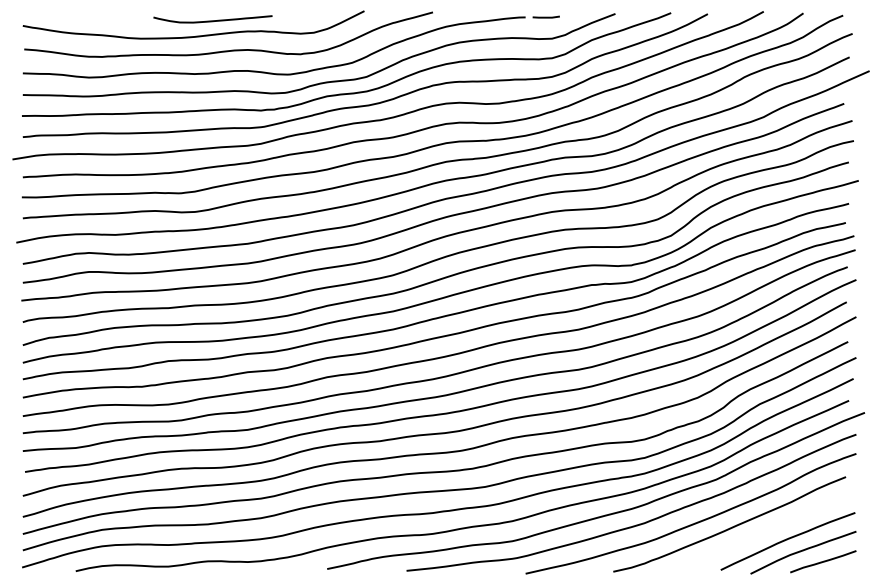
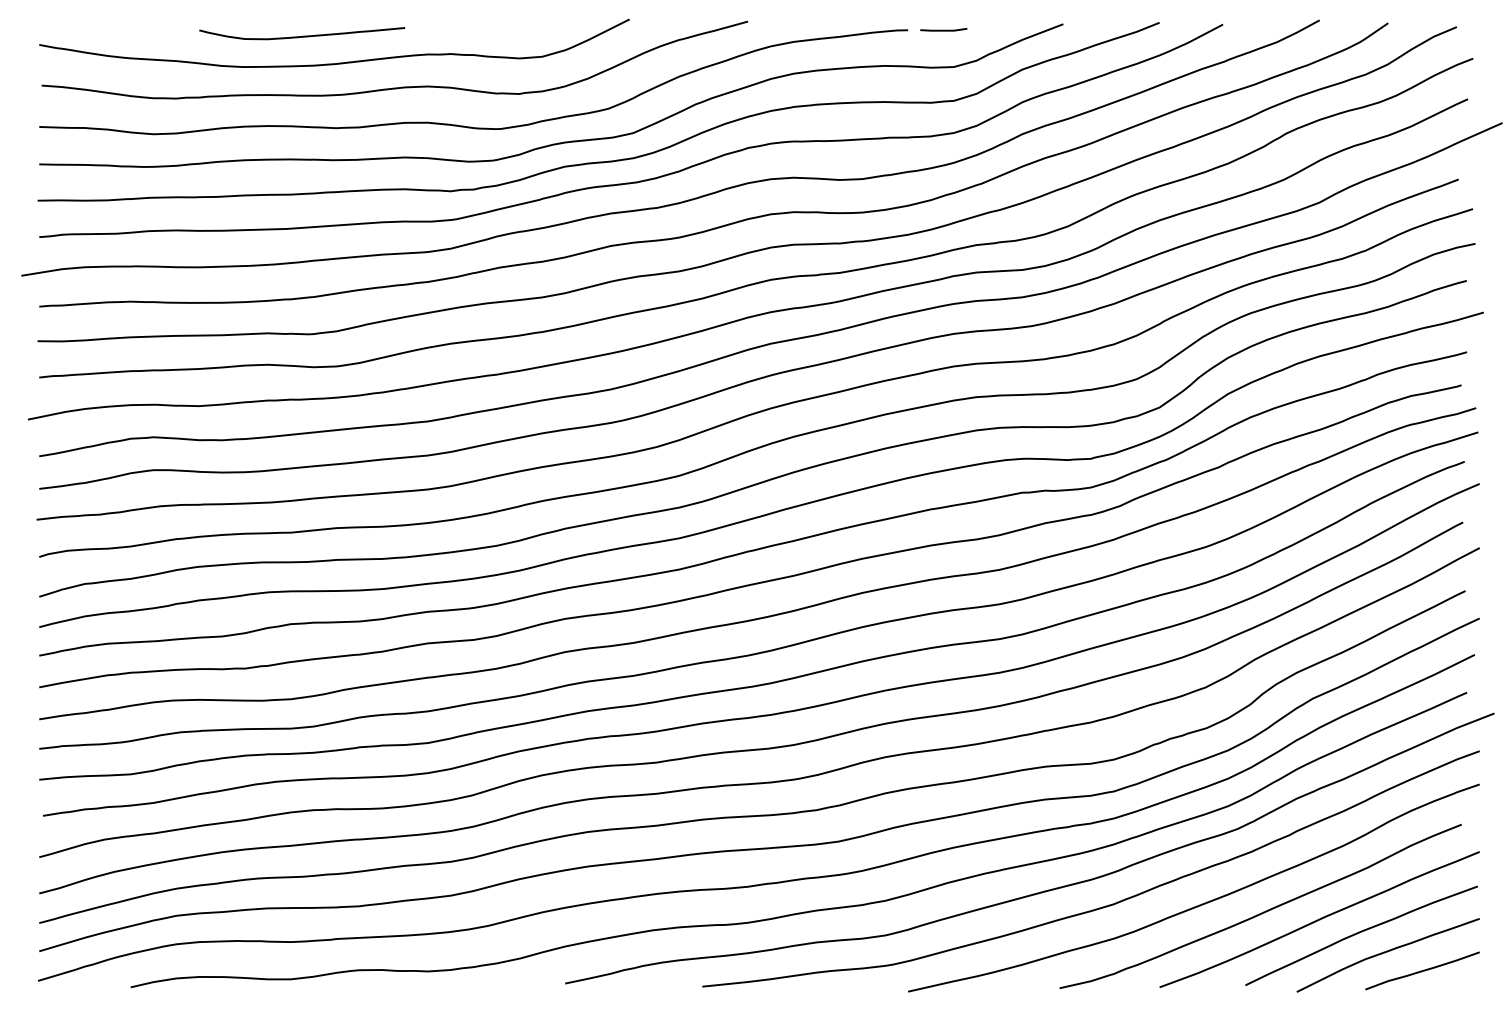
curve: (212, 20) -> (301, 35), moved
curve: (763, 531) -> (1319, 918), added

